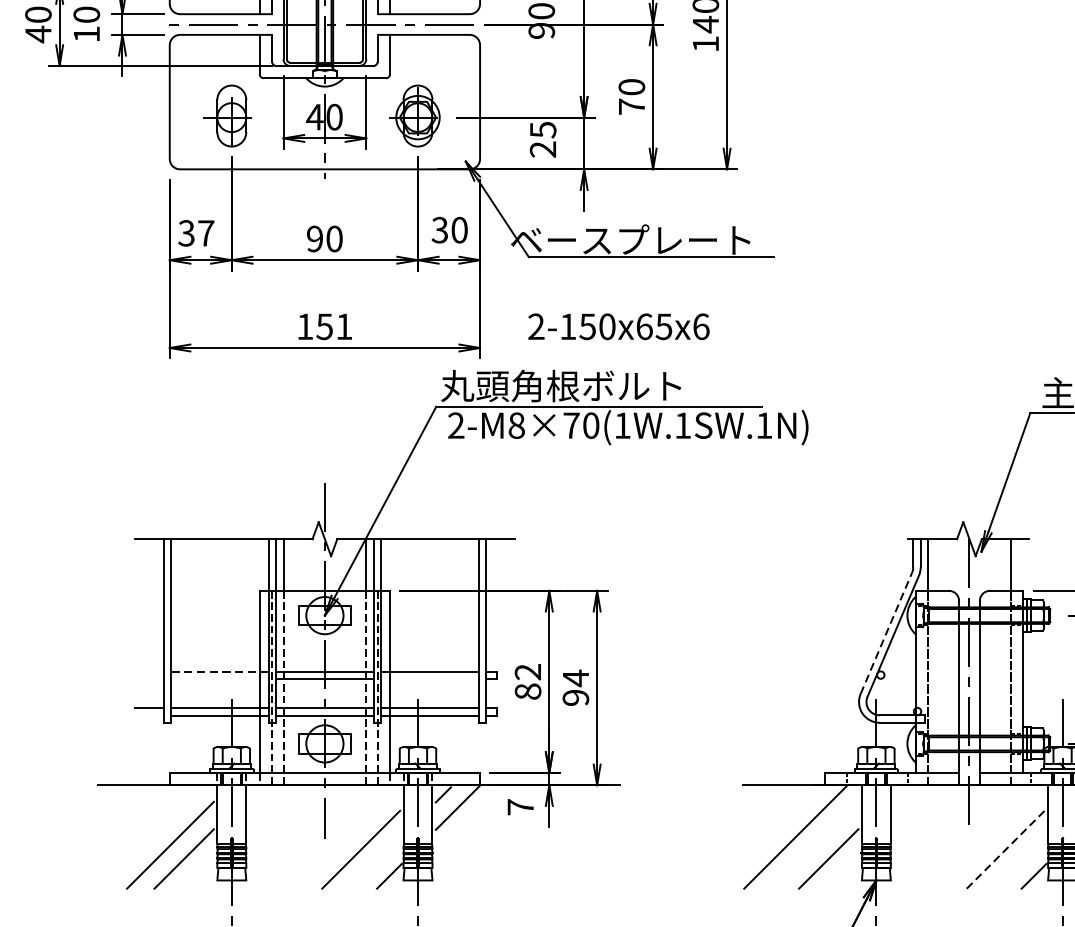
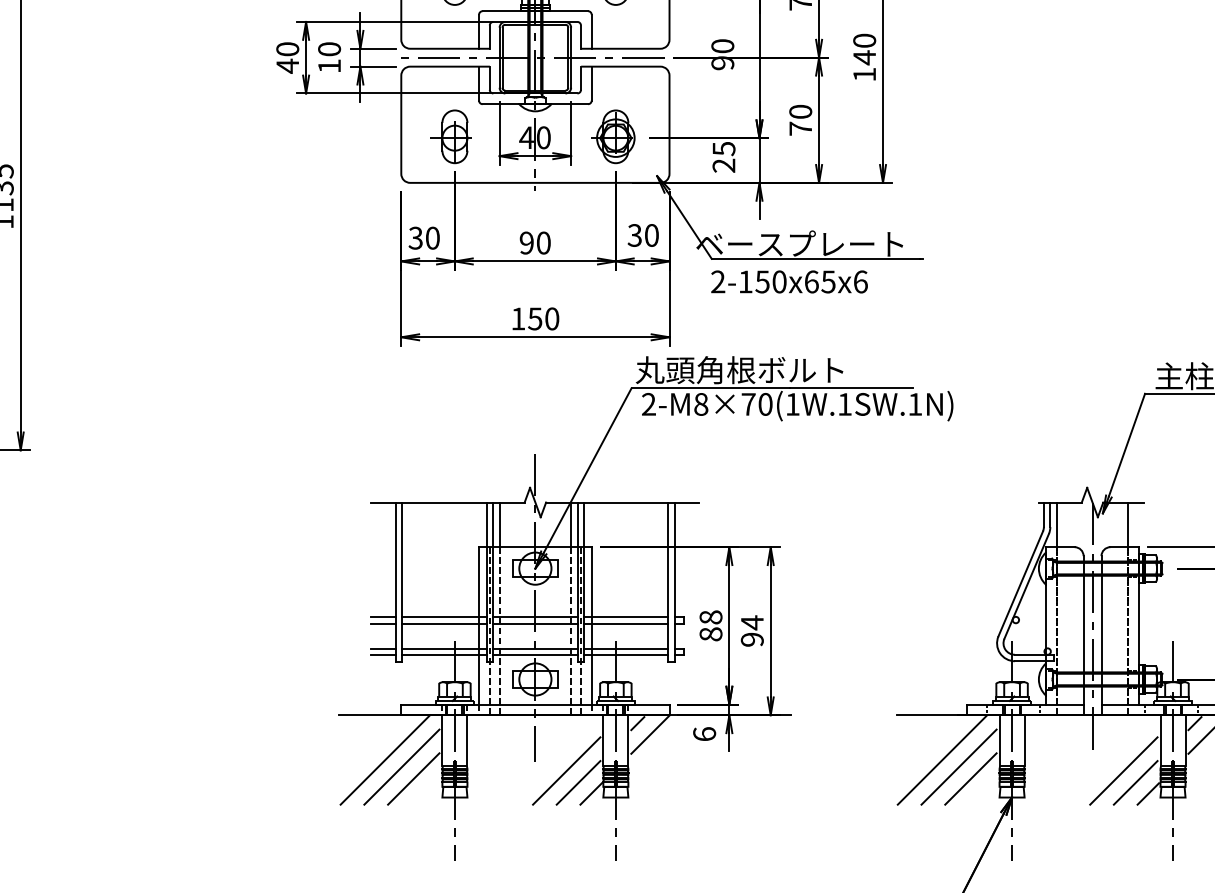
text: (205, 232) -> (432, 237), 37 -> 30
text: (344, 326) -> (552, 318), 151 -> 150
text: (618, 326) -> (789, 281), moved
line: (886, 632) -> (1020, 583), dashed -> solid
line: (149, 672) -> (383, 617), added
line: (219, 672) -> (444, 617), dashed -> solid
text: (527, 672) -> (710, 617), 82 -> 88
line: (149, 679) -> (383, 623), added
line: (219, 679) -> (444, 623), added
line: (430, 679) -> (626, 623), added
line: (149, 716) -> (383, 655), added
text: (520, 807) -> (704, 734), 7 -> 6
line: (151, 836) -> (385, 759), added
line: (814, 844) -> (958, 766), added
line: (1005, 850) -> (1123, 771), dashed -> solid
line: (374, 863) -> (578, 782), added
line: (1019, 863) -> (1135, 782), added

